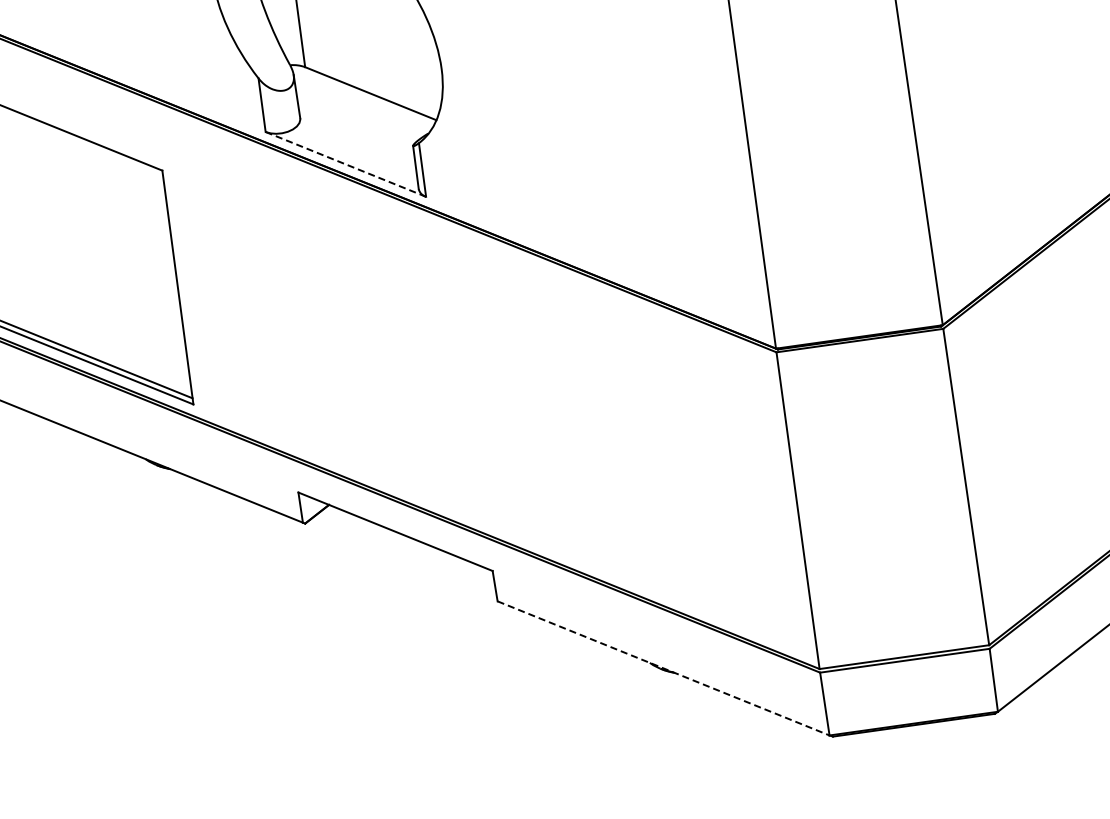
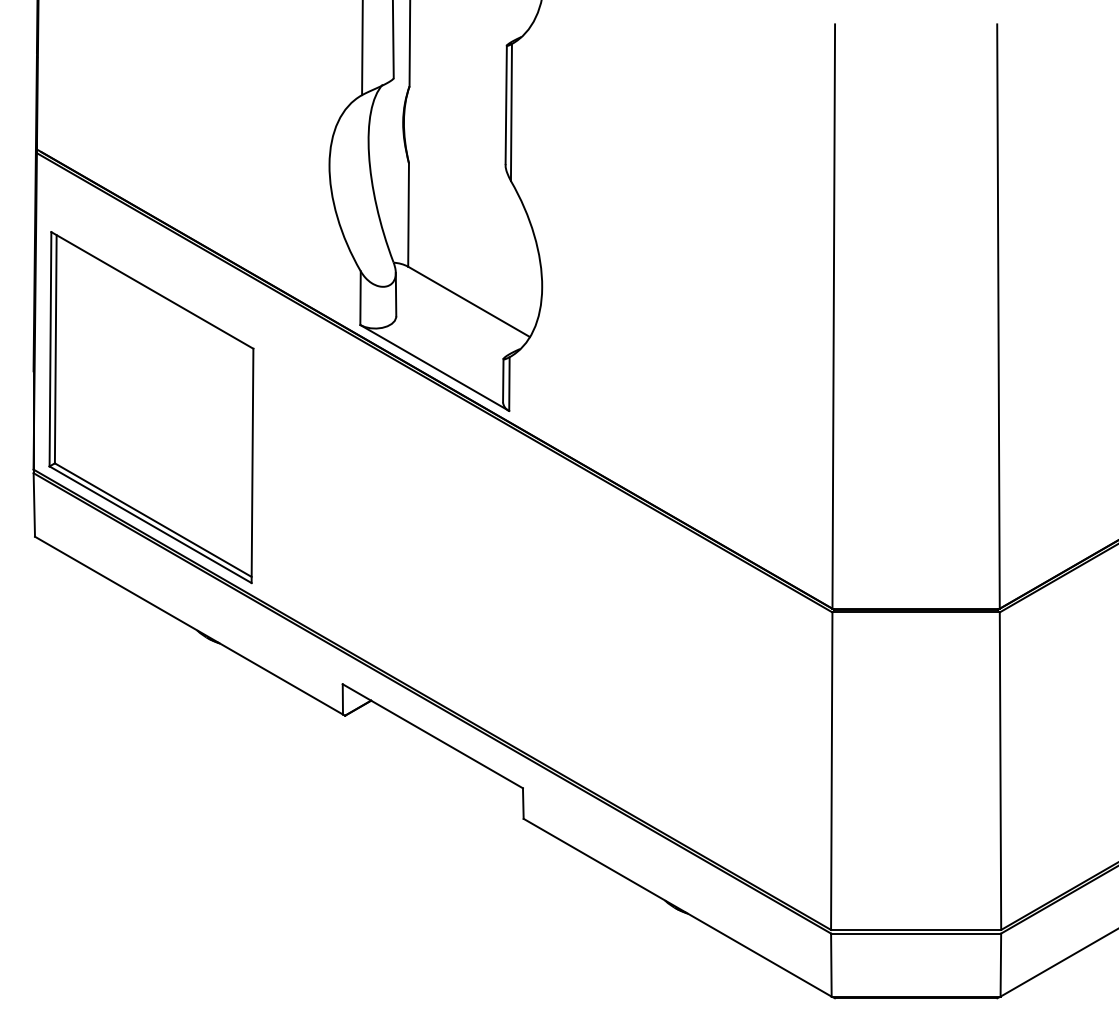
line: (345, 164) -> (434, 368), dashed -> solid
line: (663, 668) -> (677, 907), dashed -> solid

